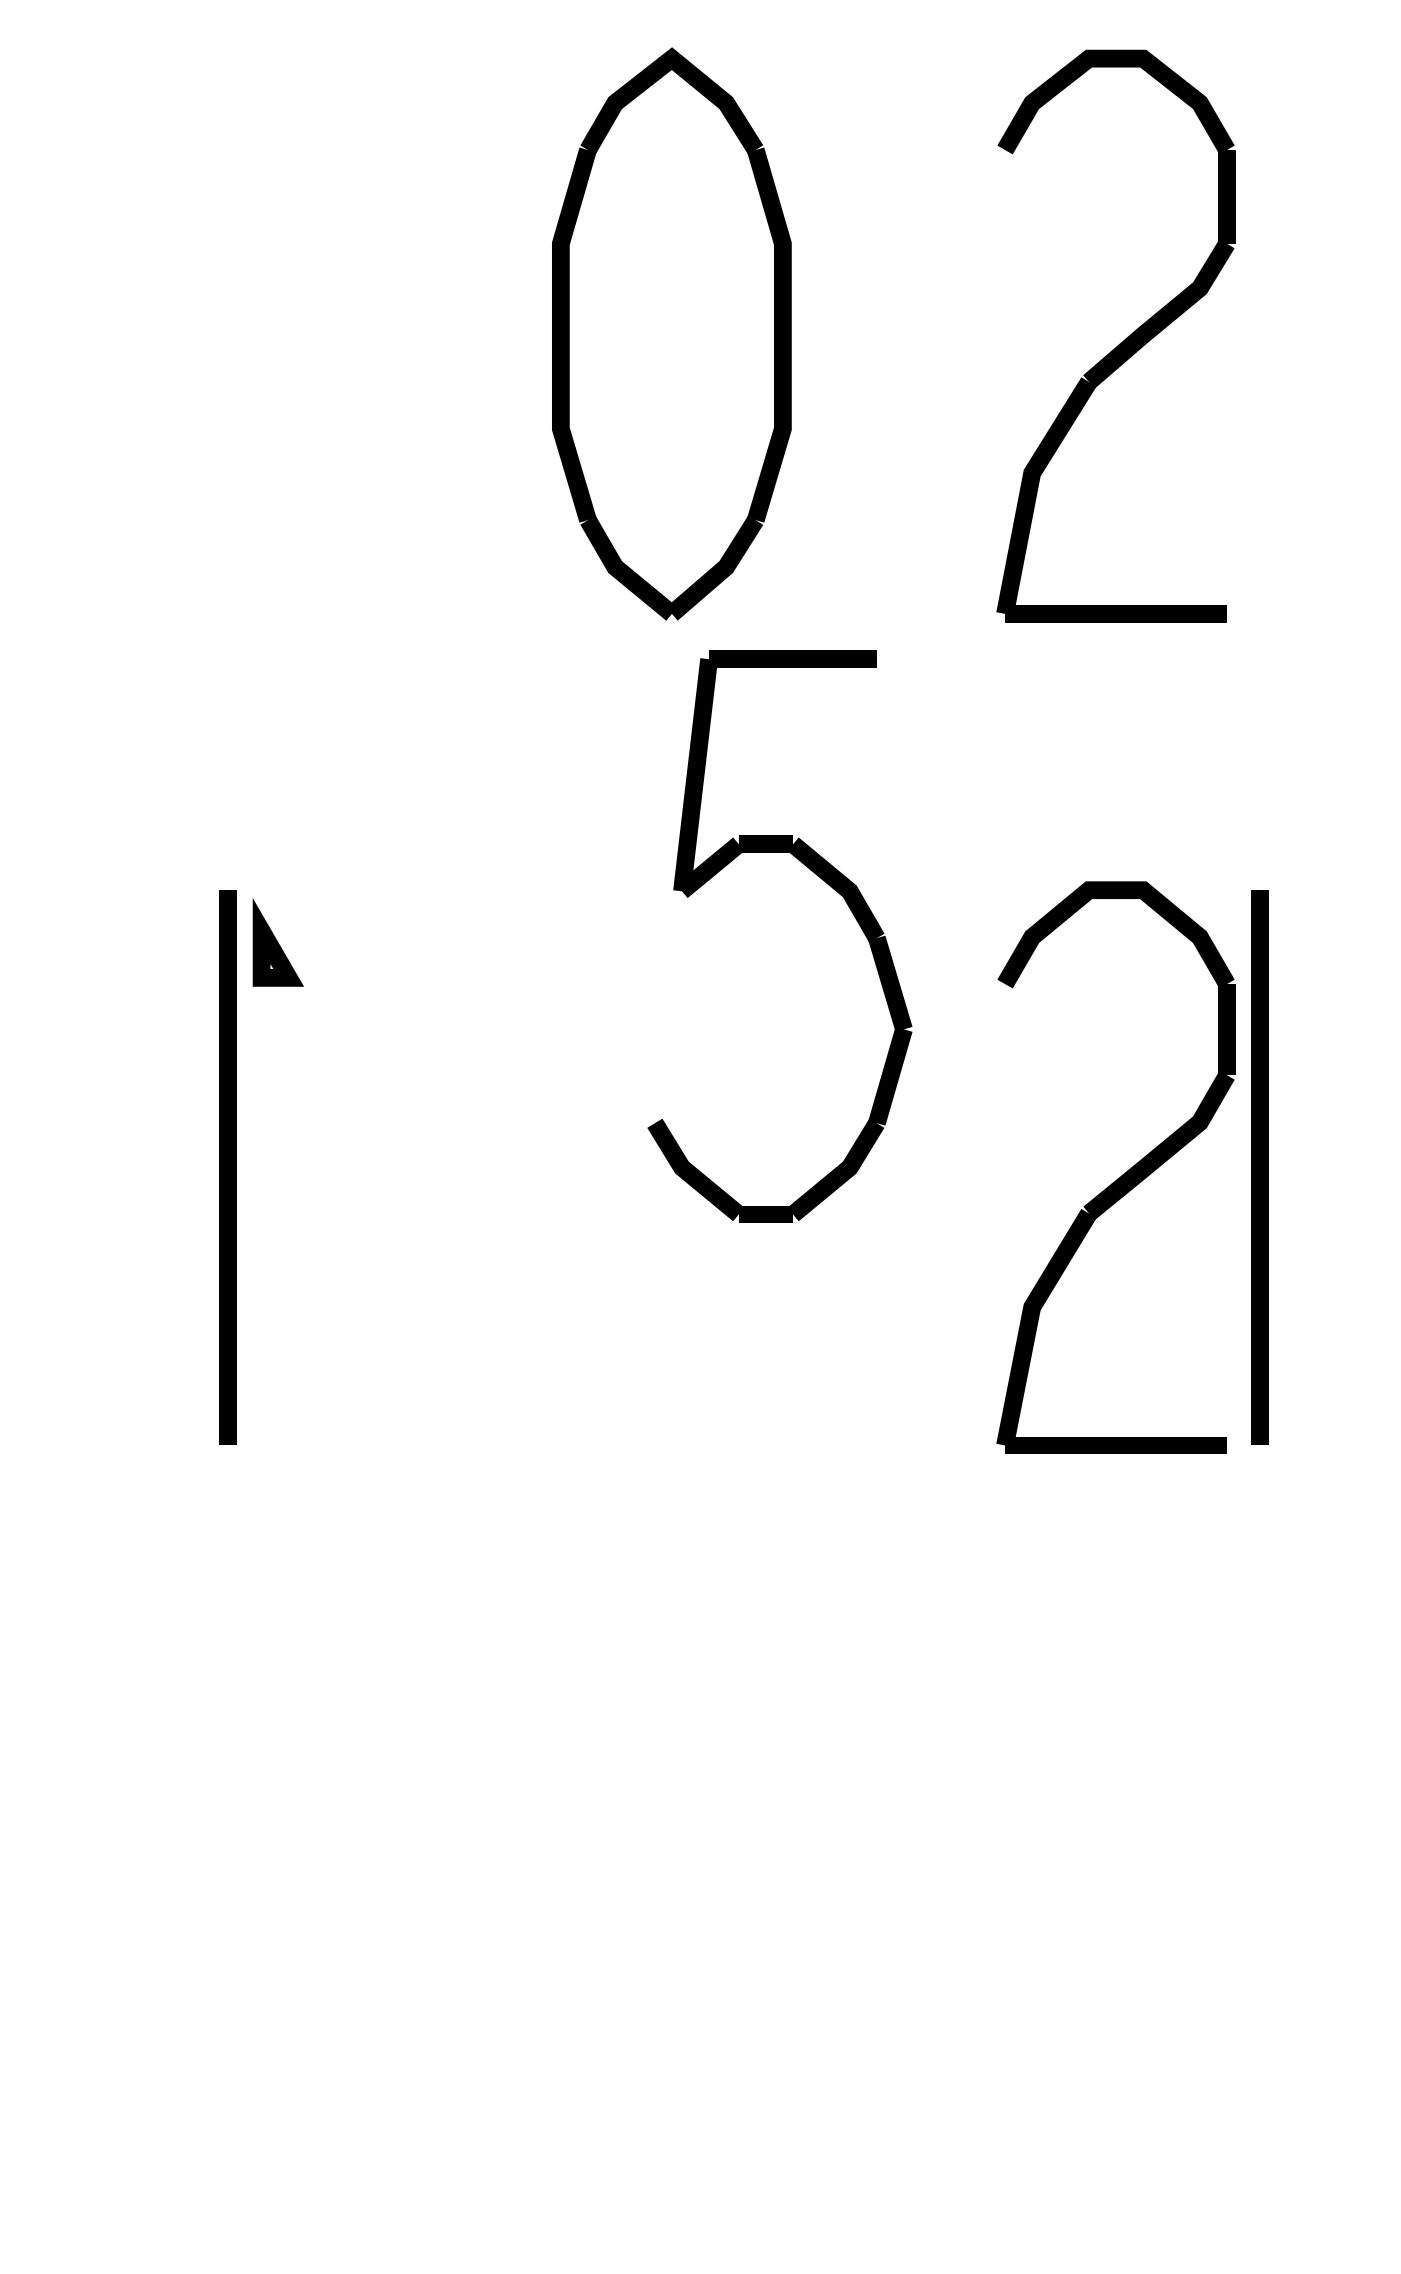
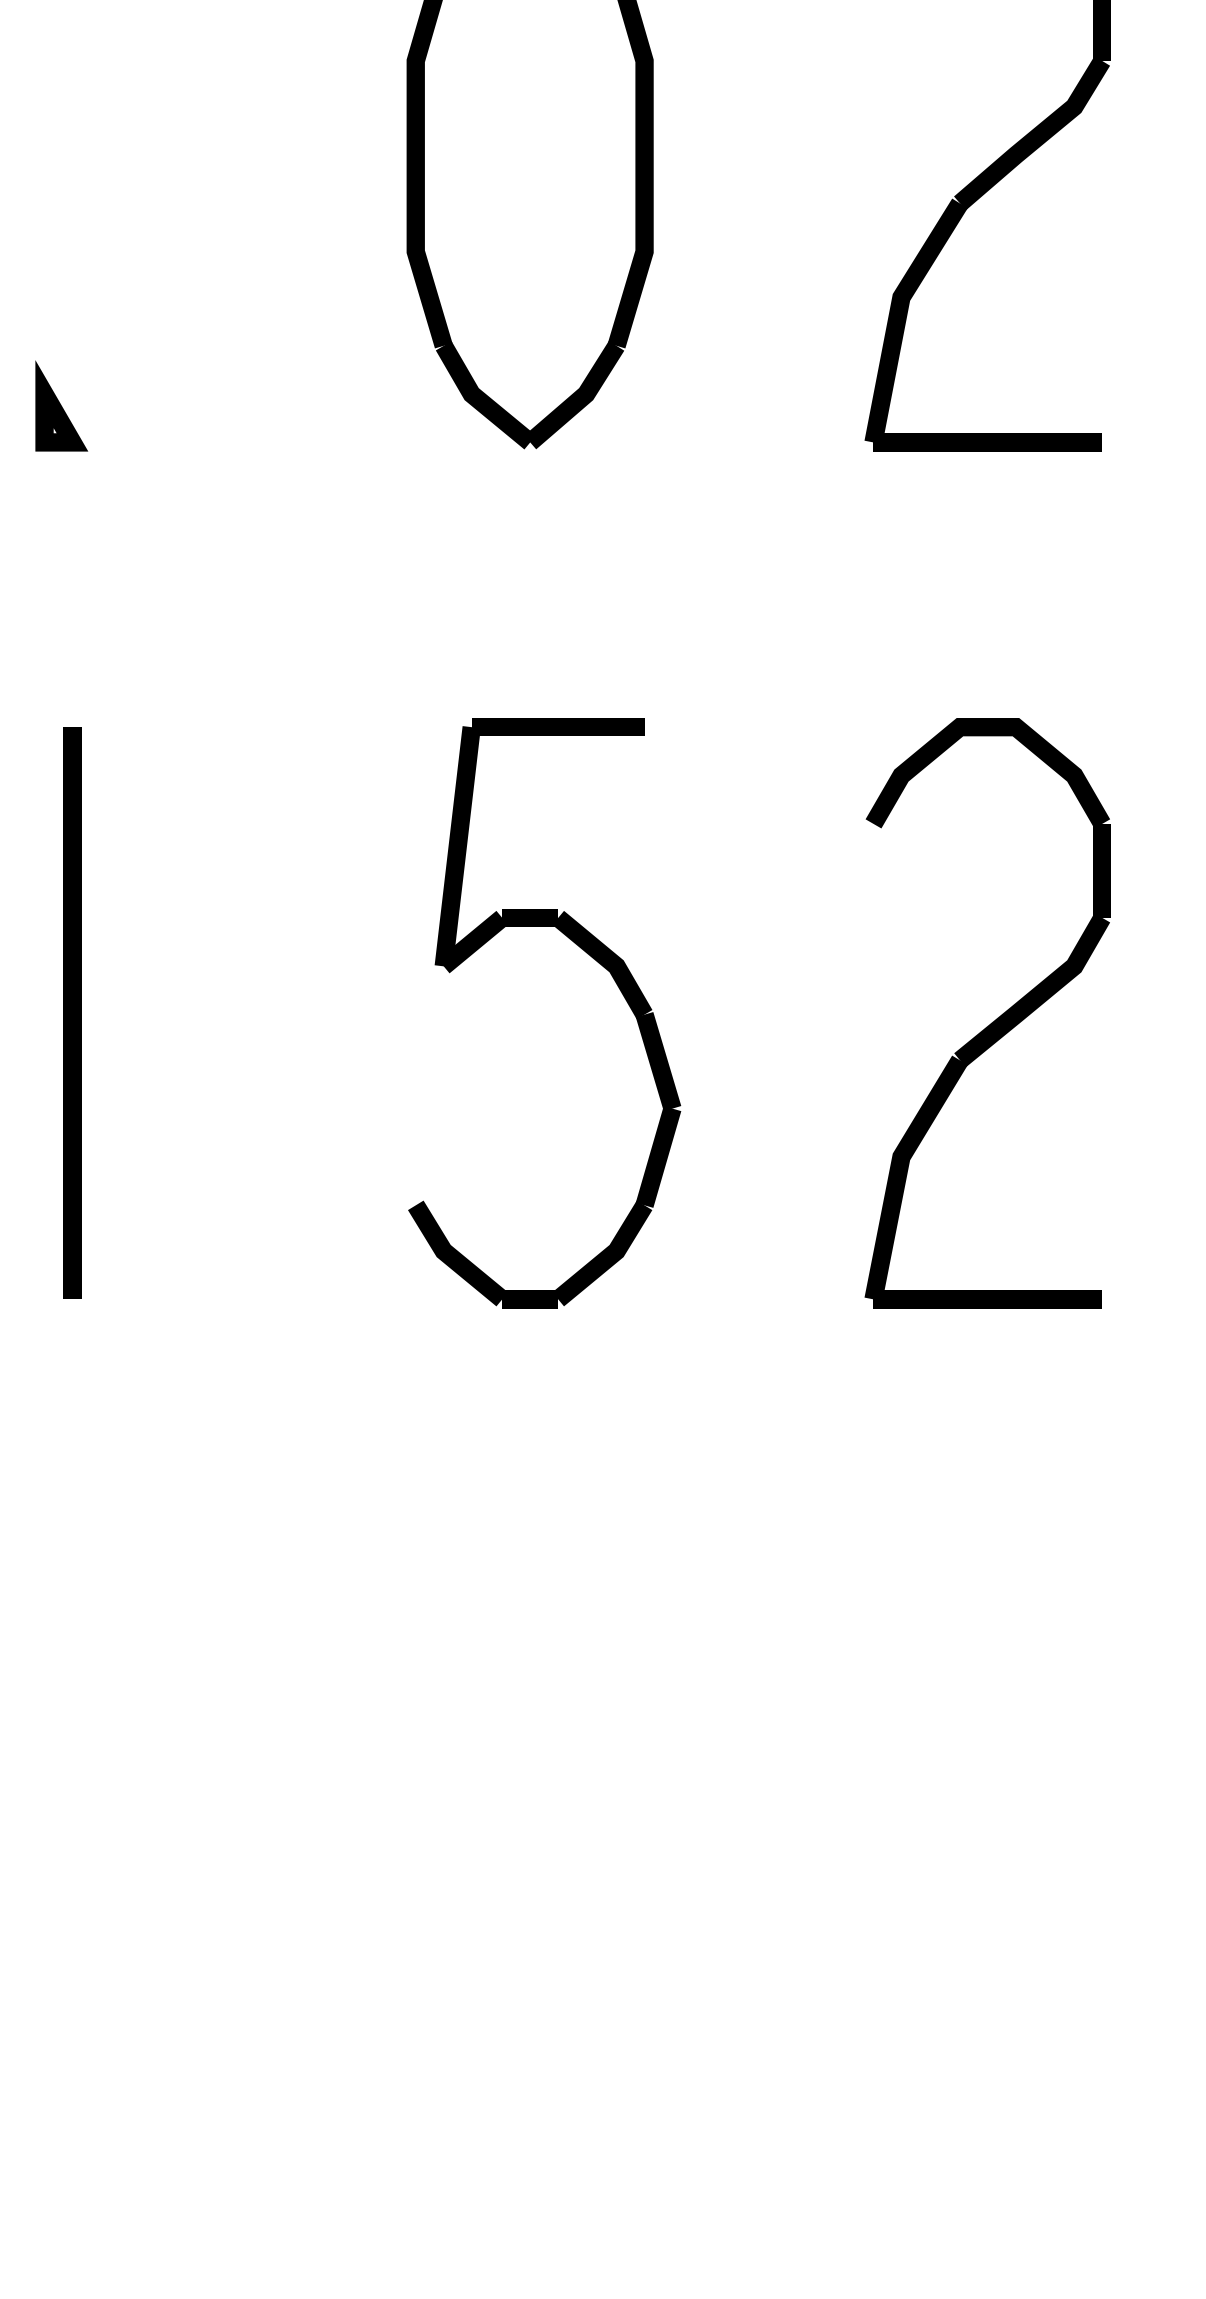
part: (823, 881) -> (589, 956), moved
part: (277, 942) -> (60, 405), moved
line: (1259, 1167) -> (1135, 1012), removed

